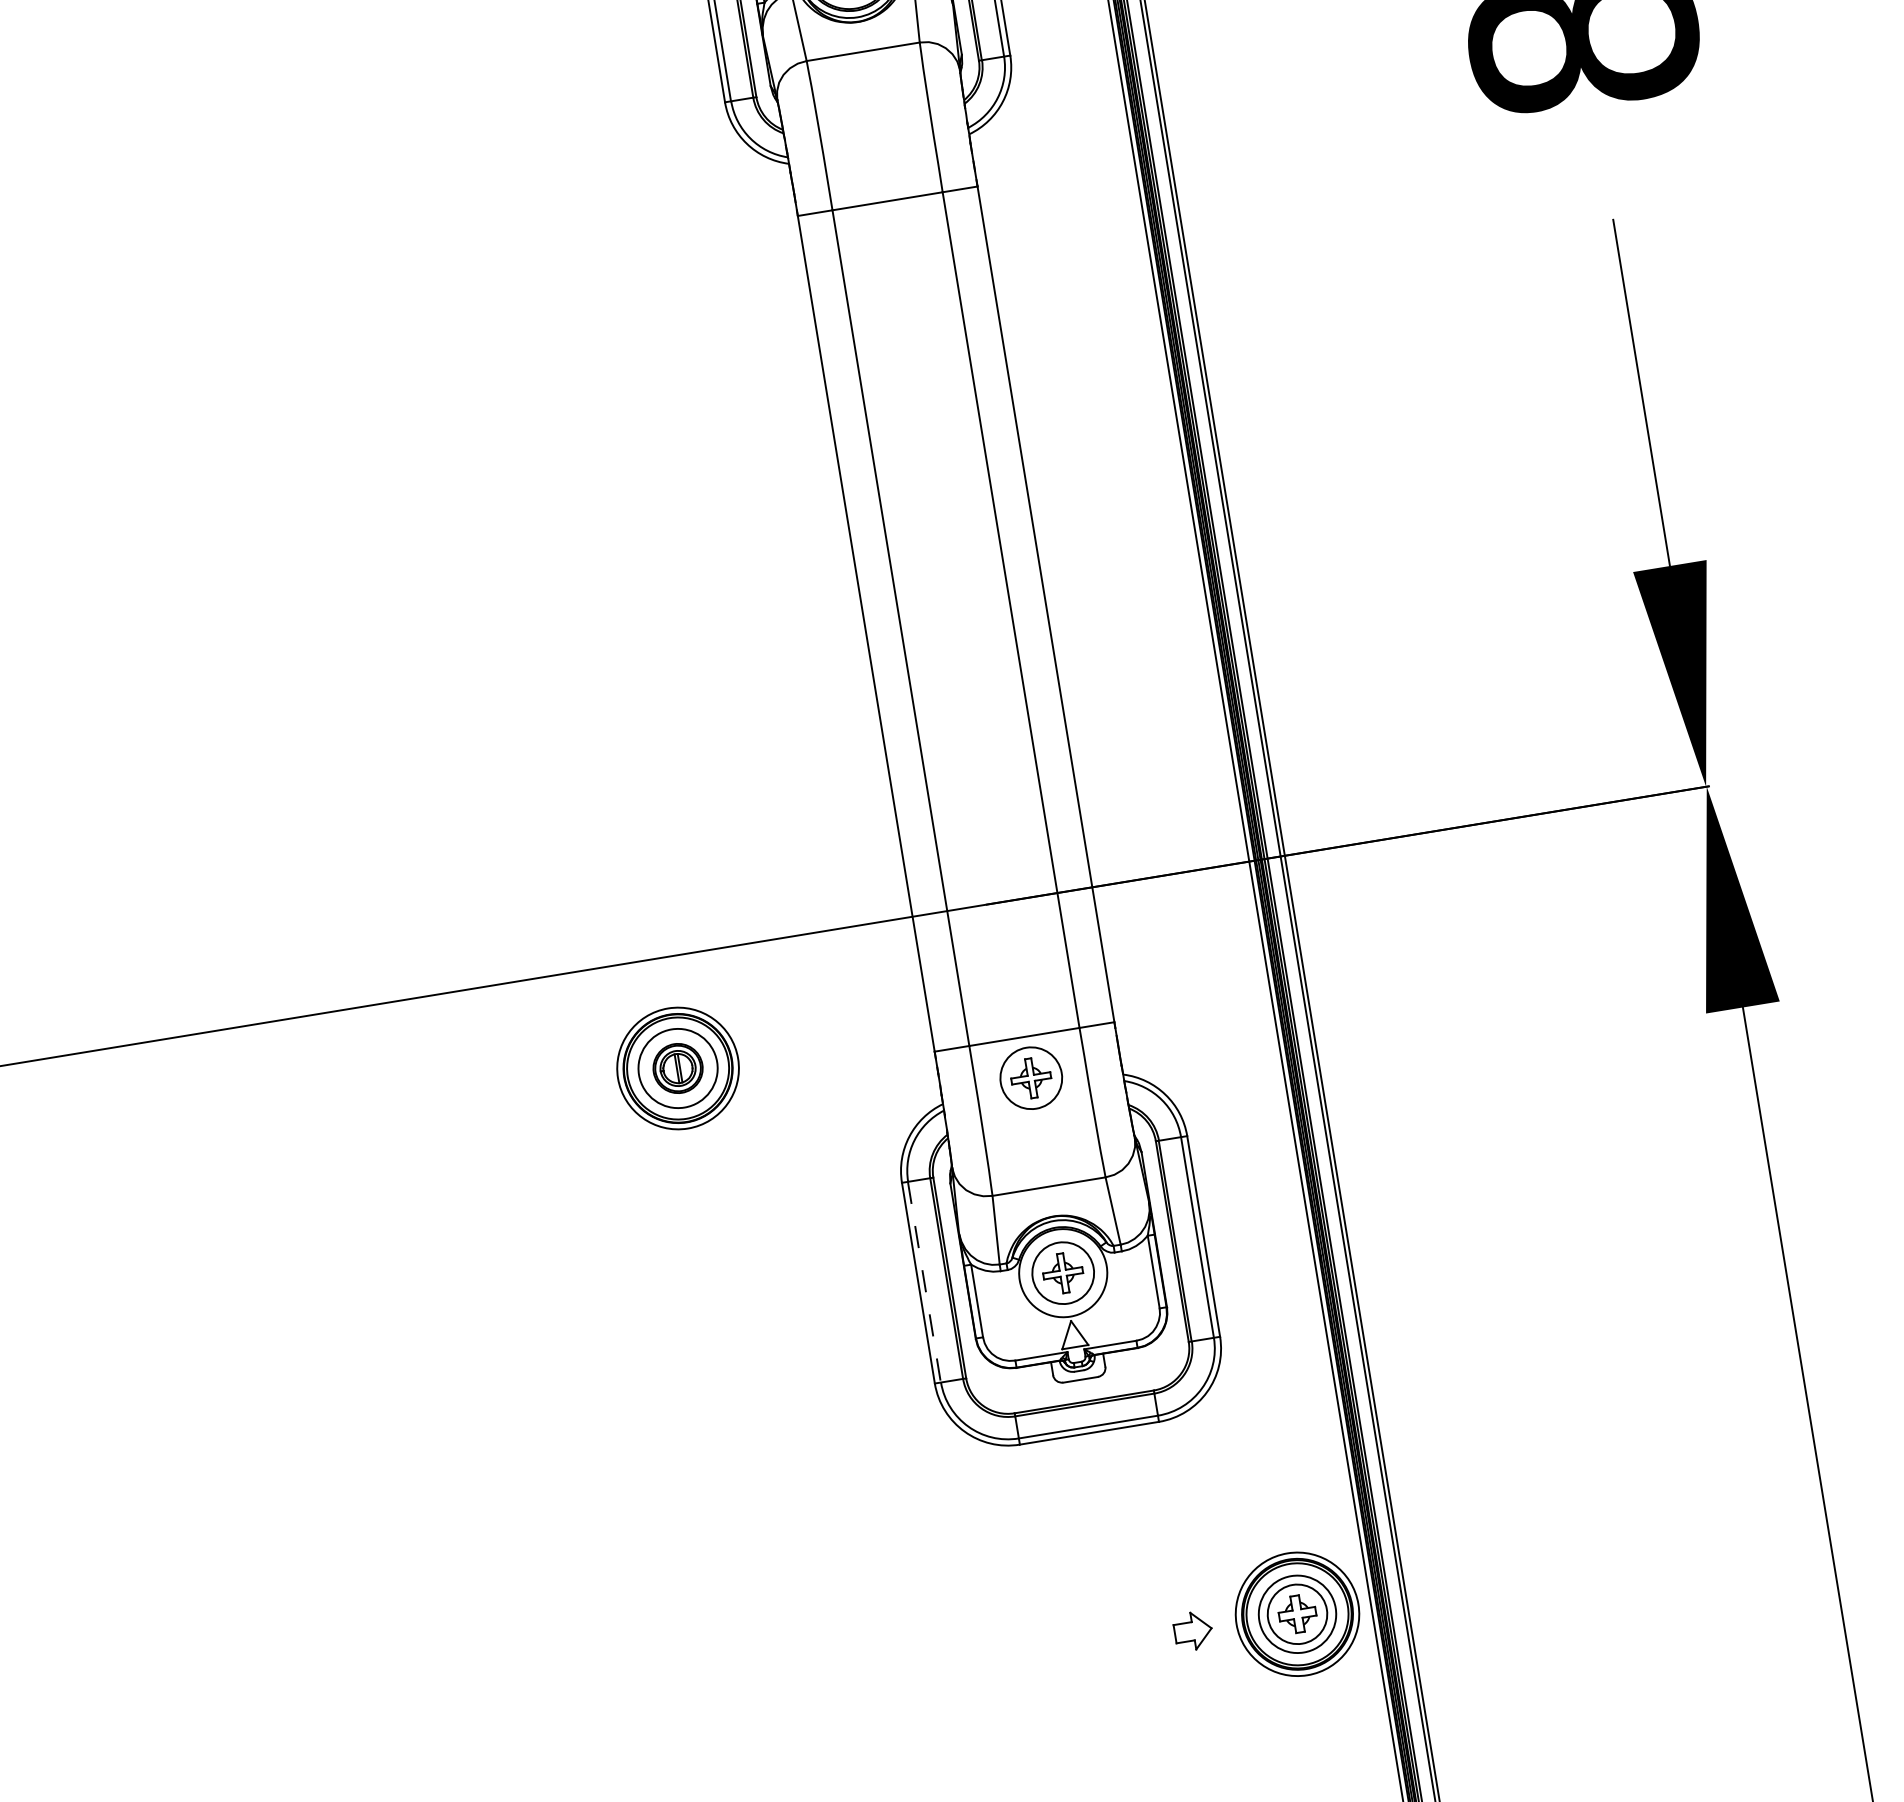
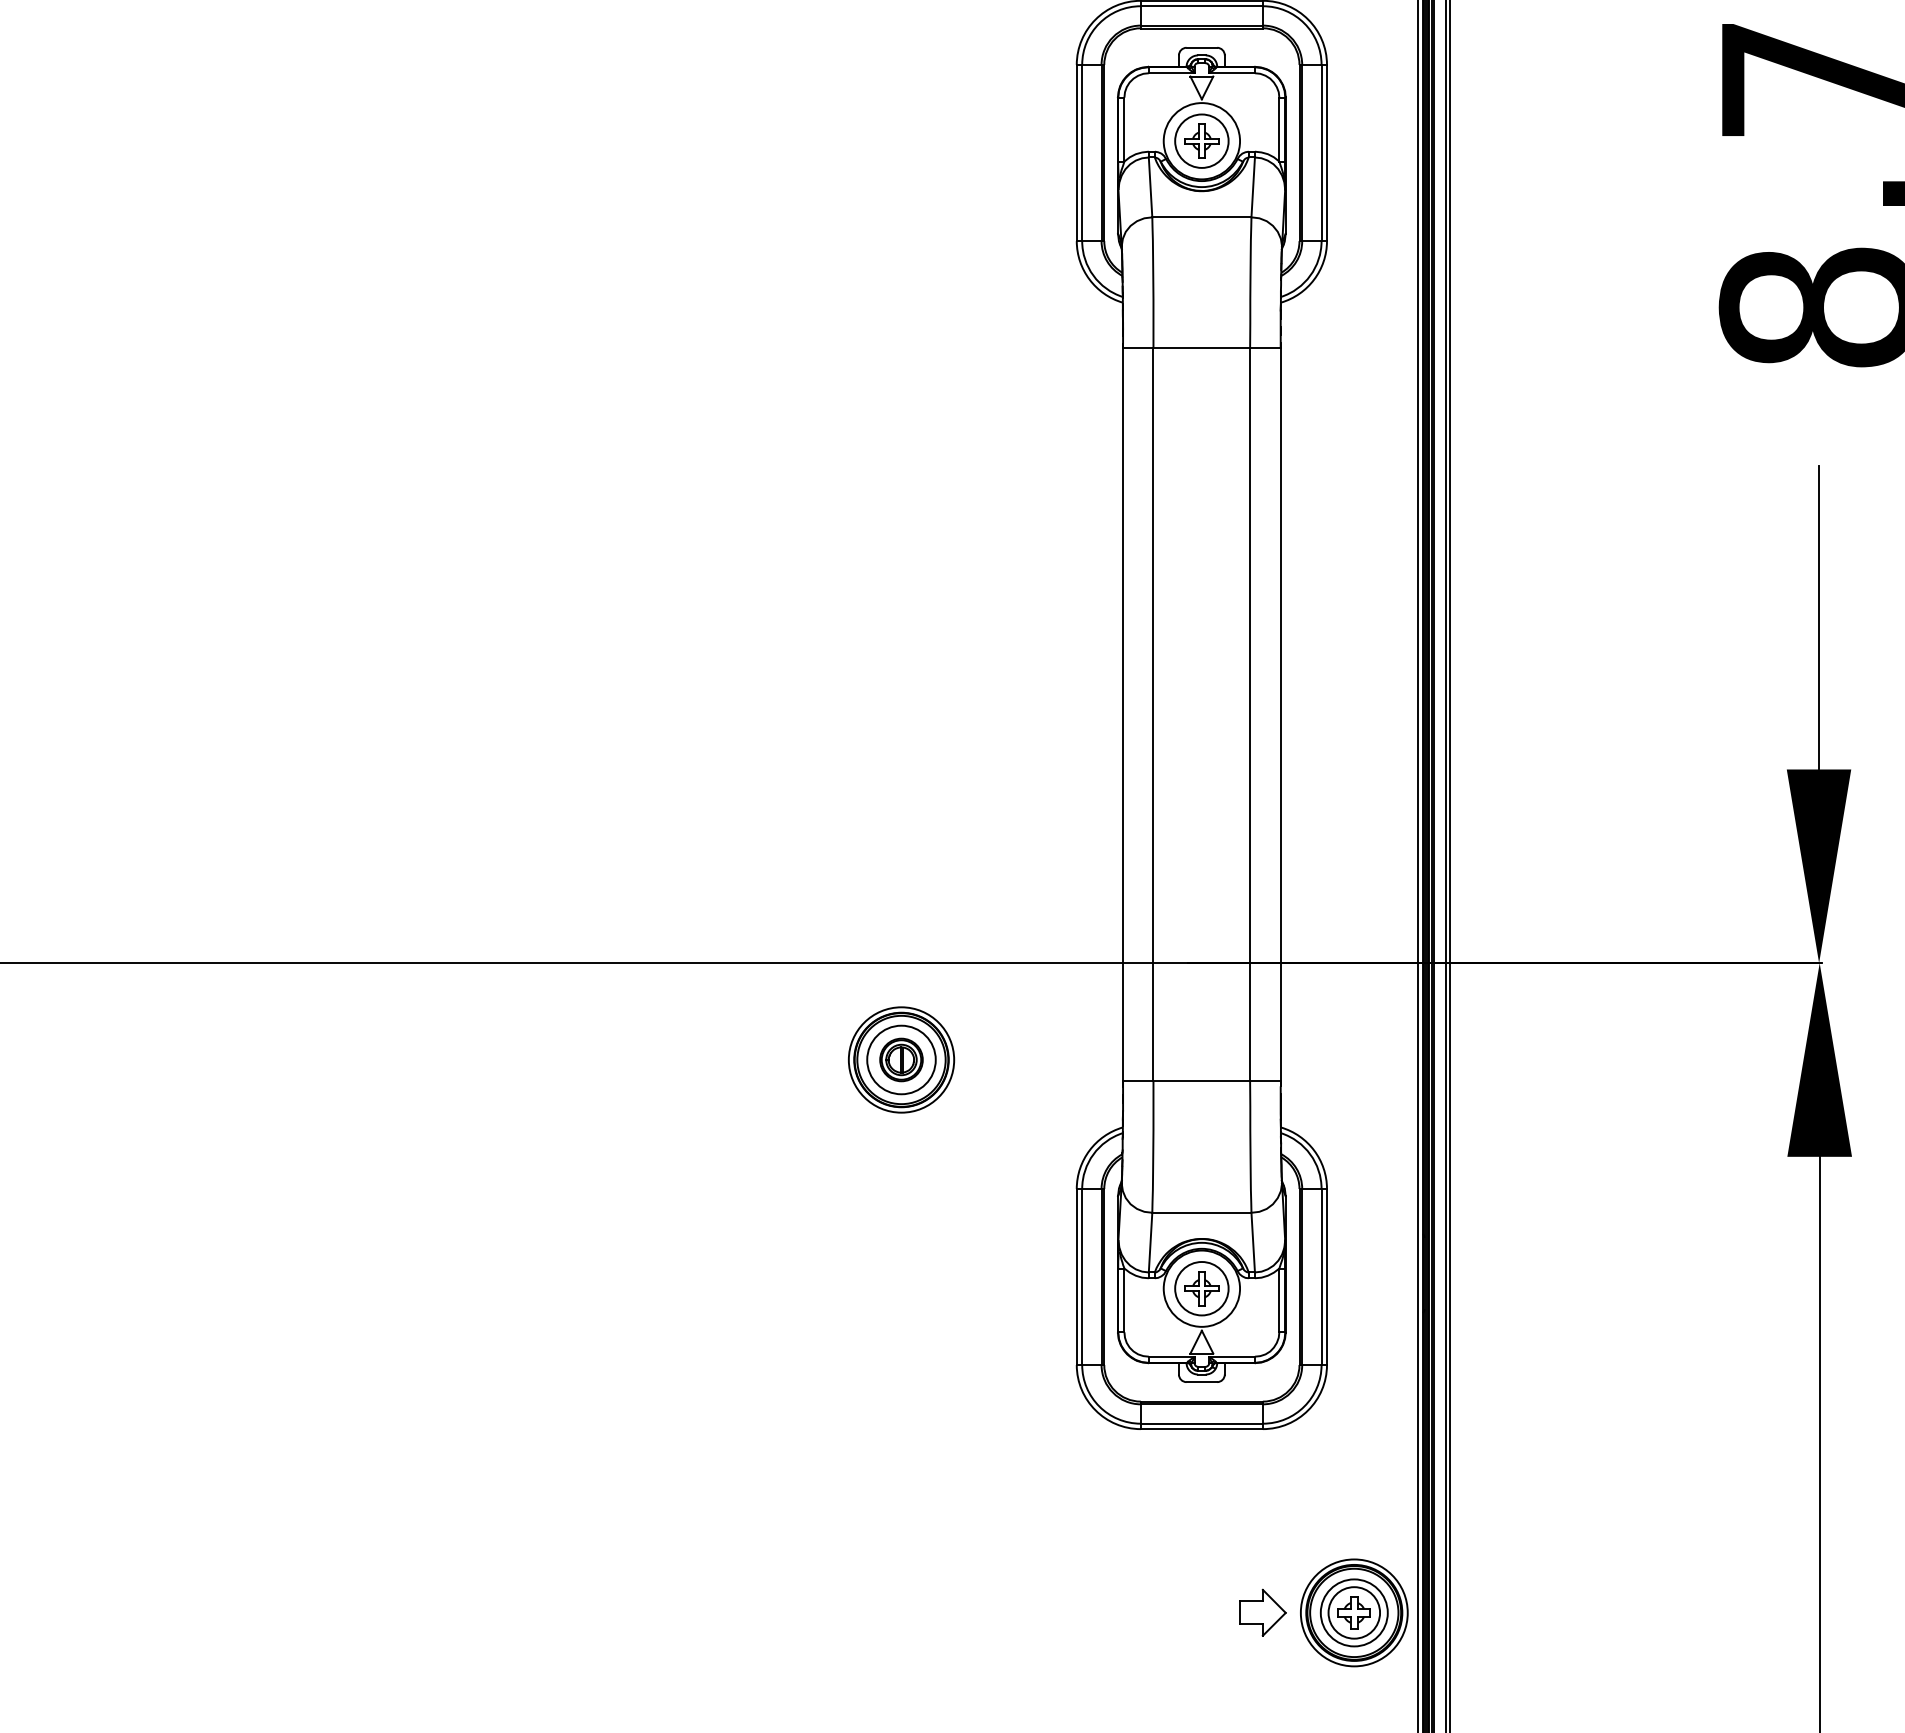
part: (1030, 1078) -> (1201, 1117), removed
line: (925, 1282) -> (1082, 1277), dashed -> solid
part: (1192, 1630) -> (1262, 1612), size x1.43

